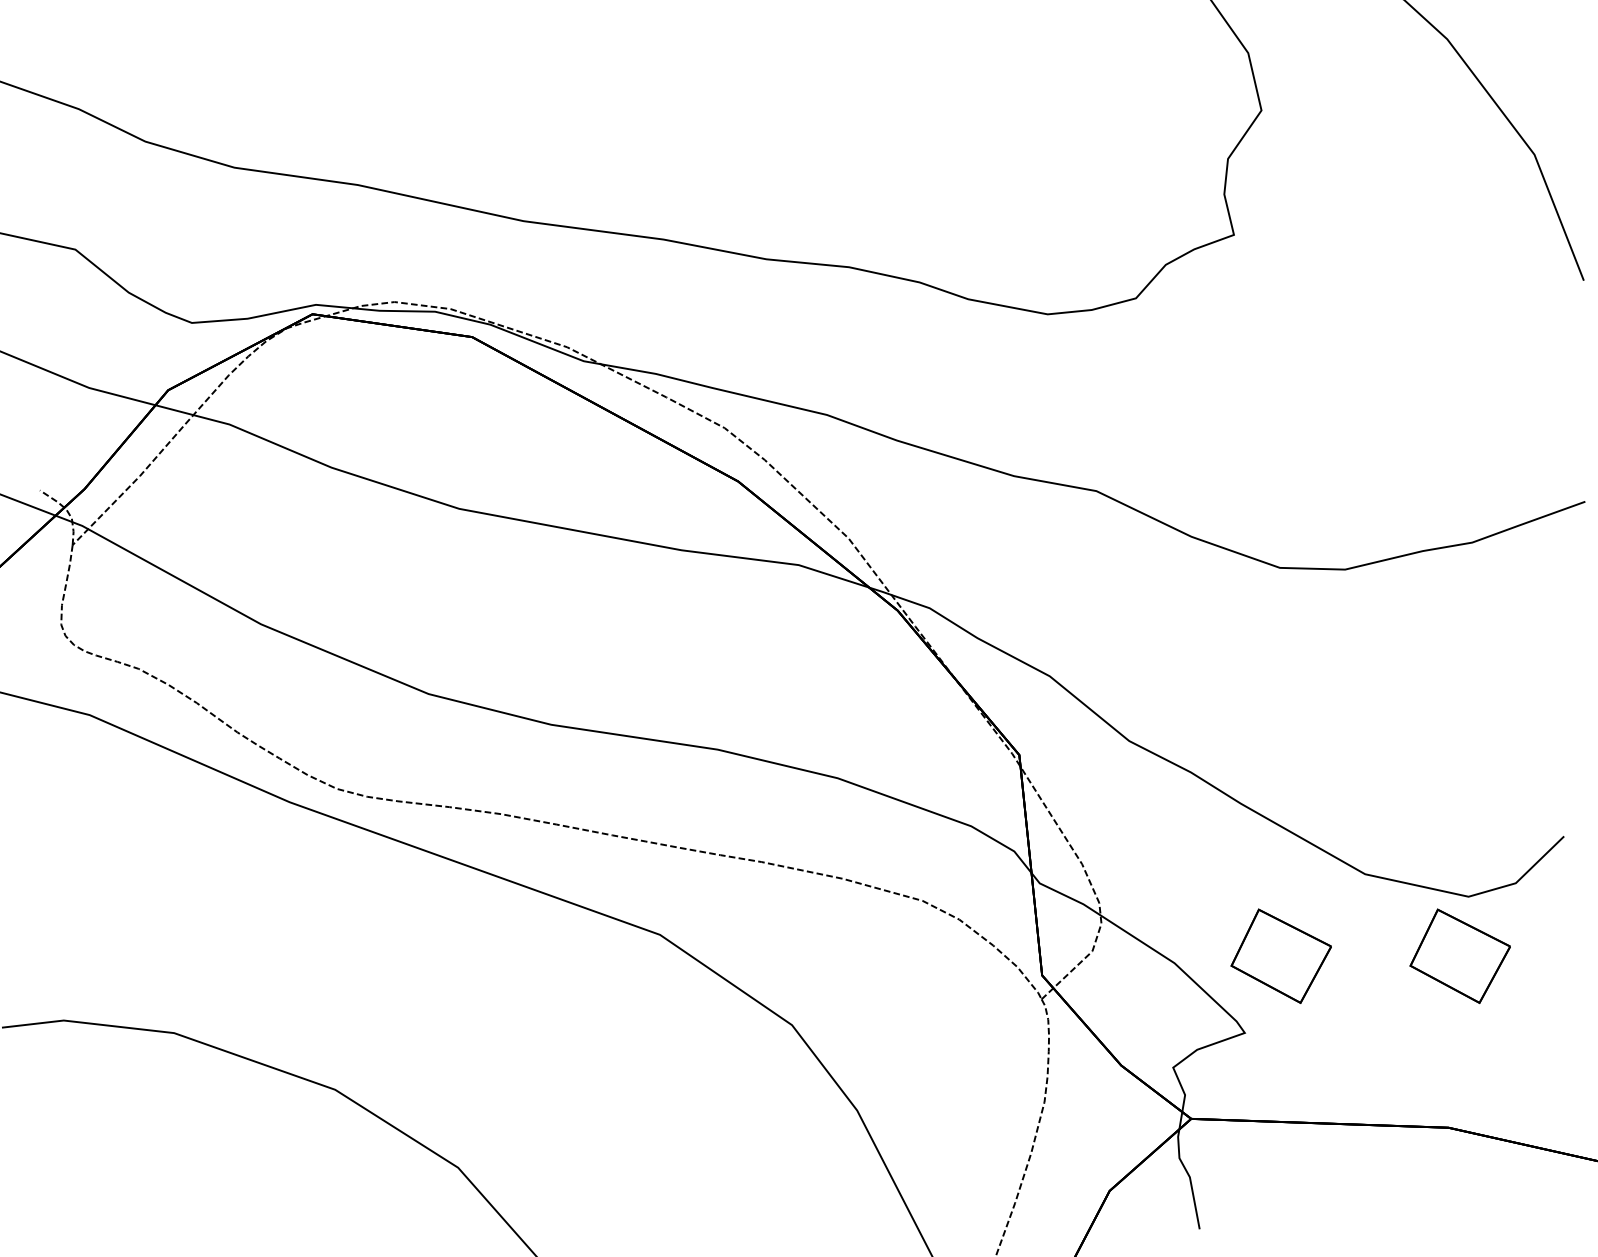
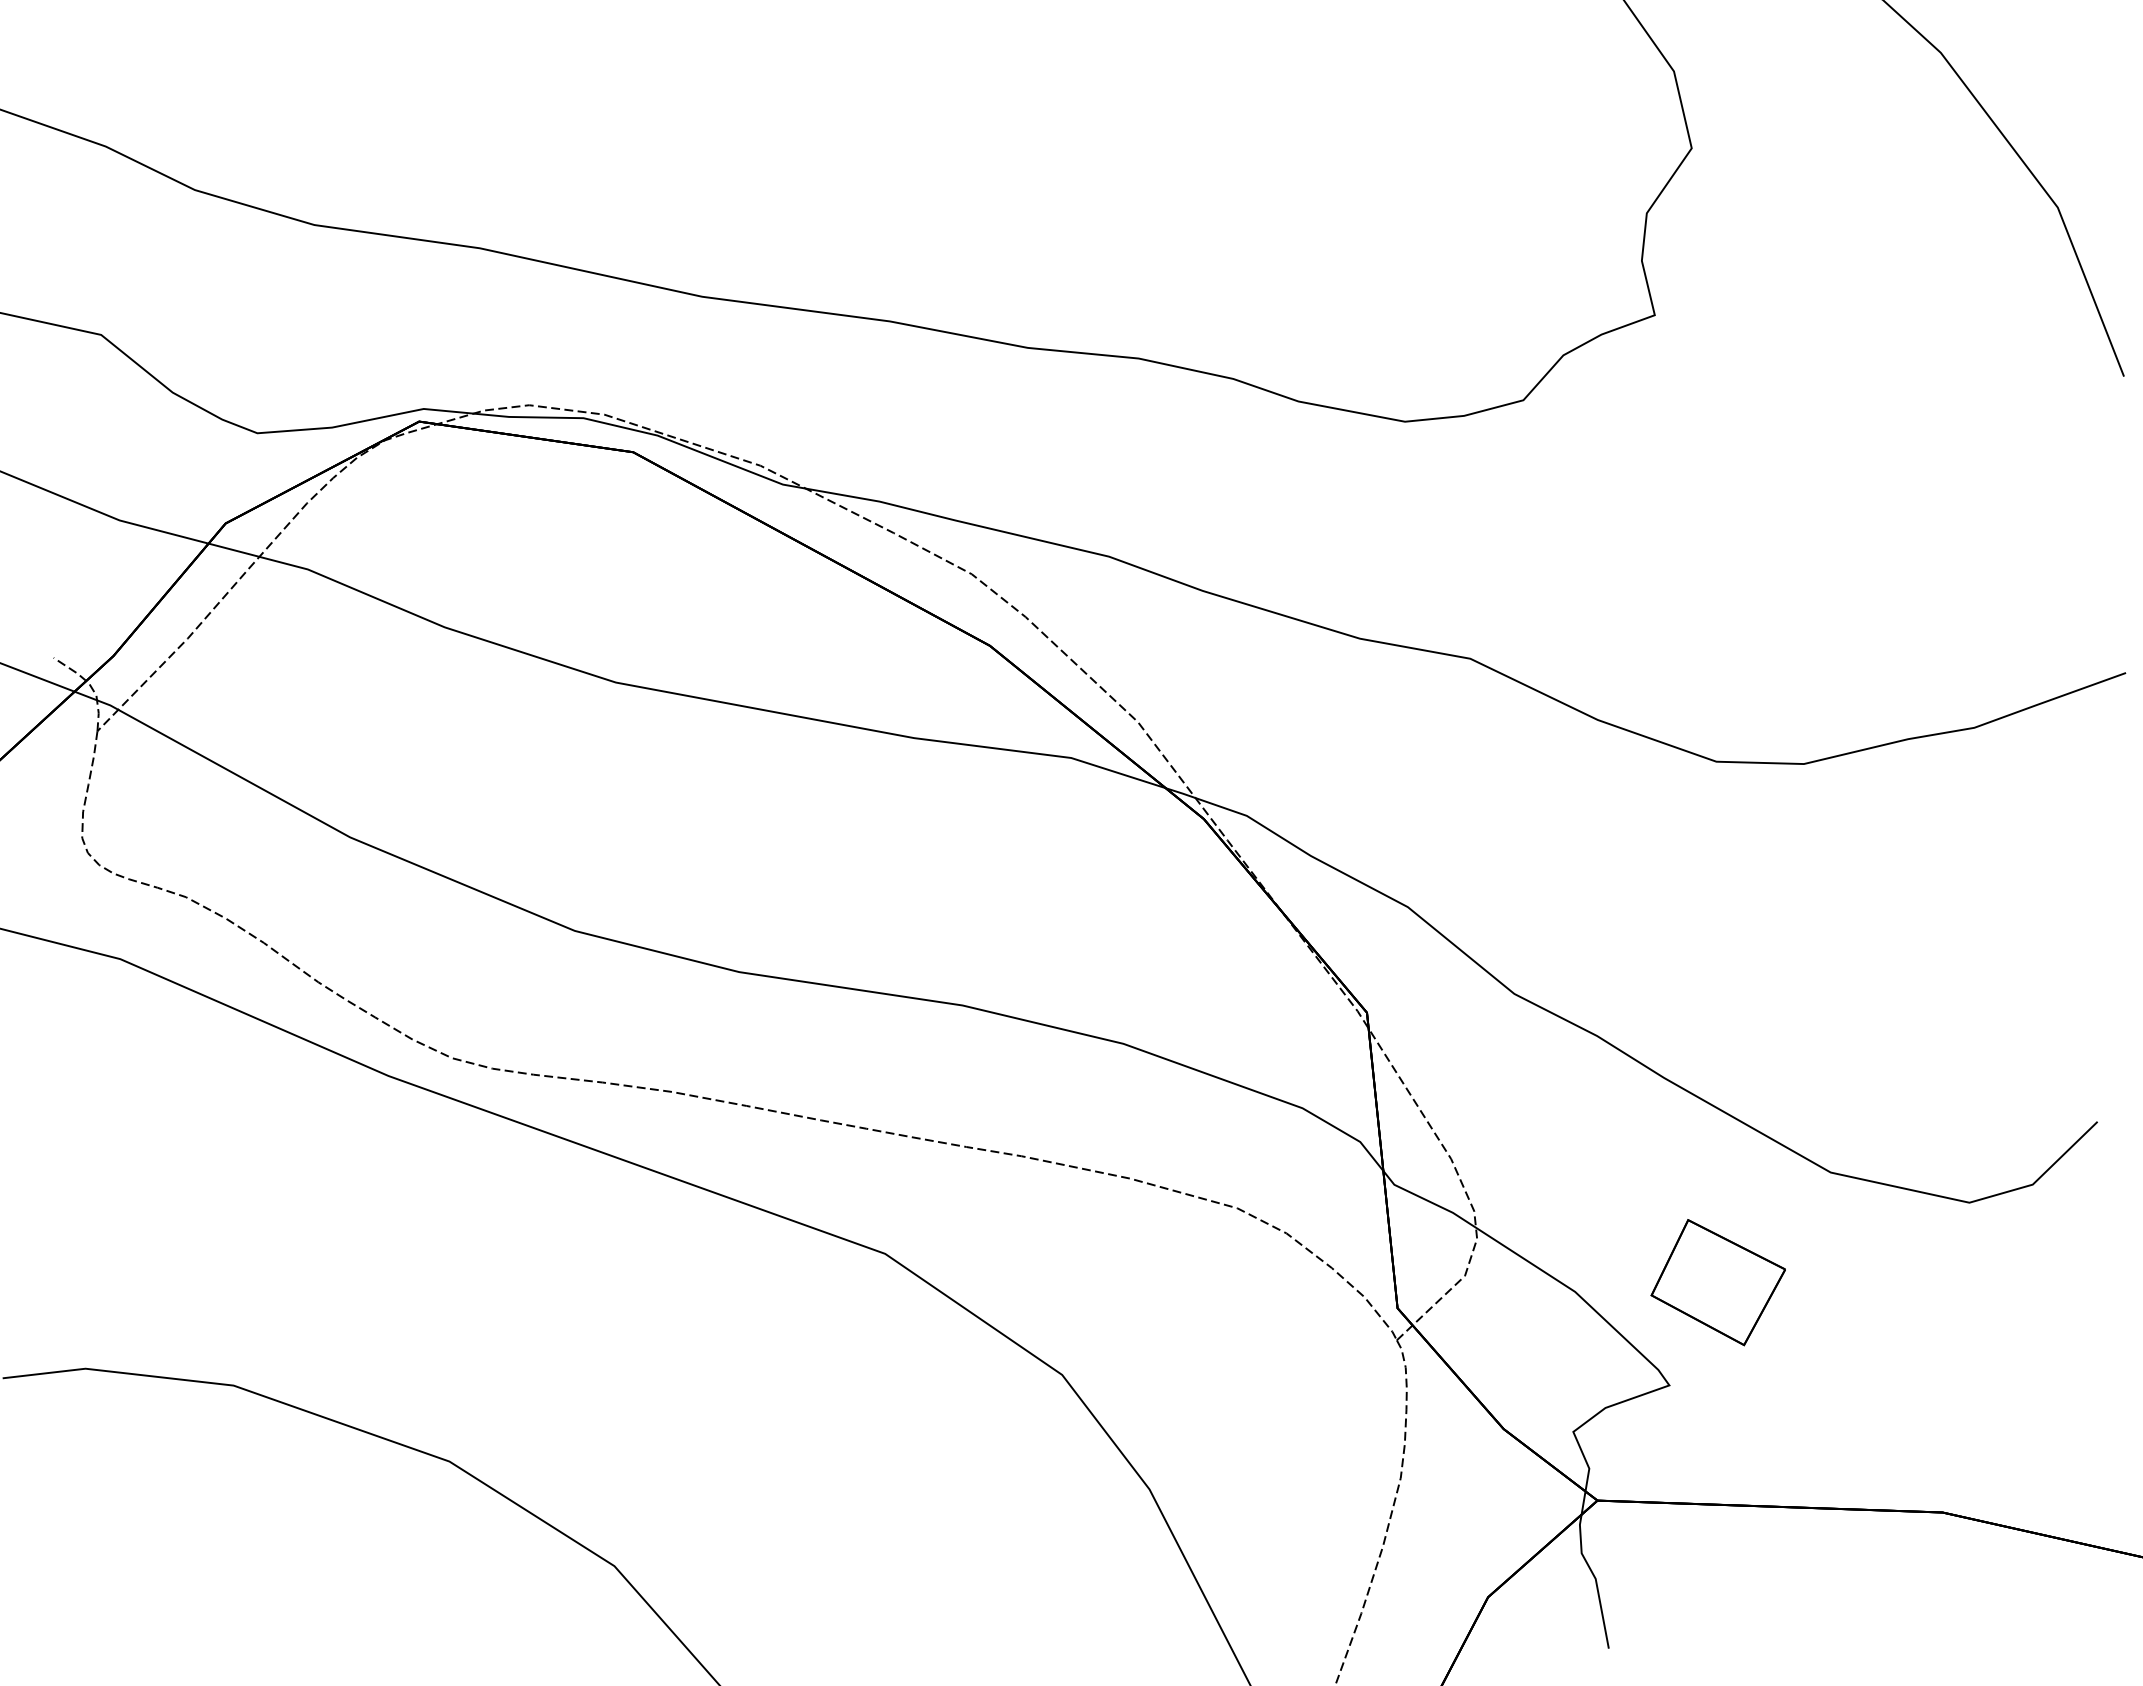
part: (1459, 956) -> (1957, 1282), removed

